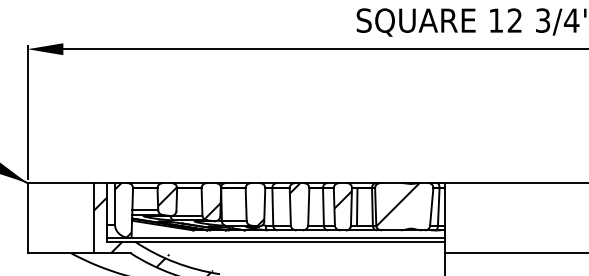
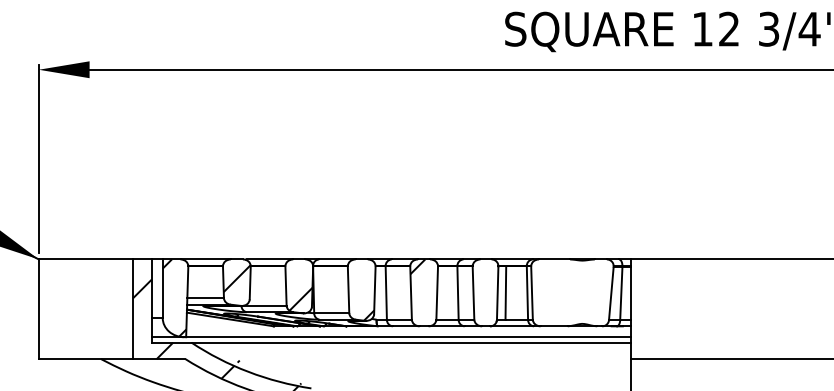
hatch: (342, 199) -> (484, 282), removed
hatch: (397, 204) -> (562, 289), removed

